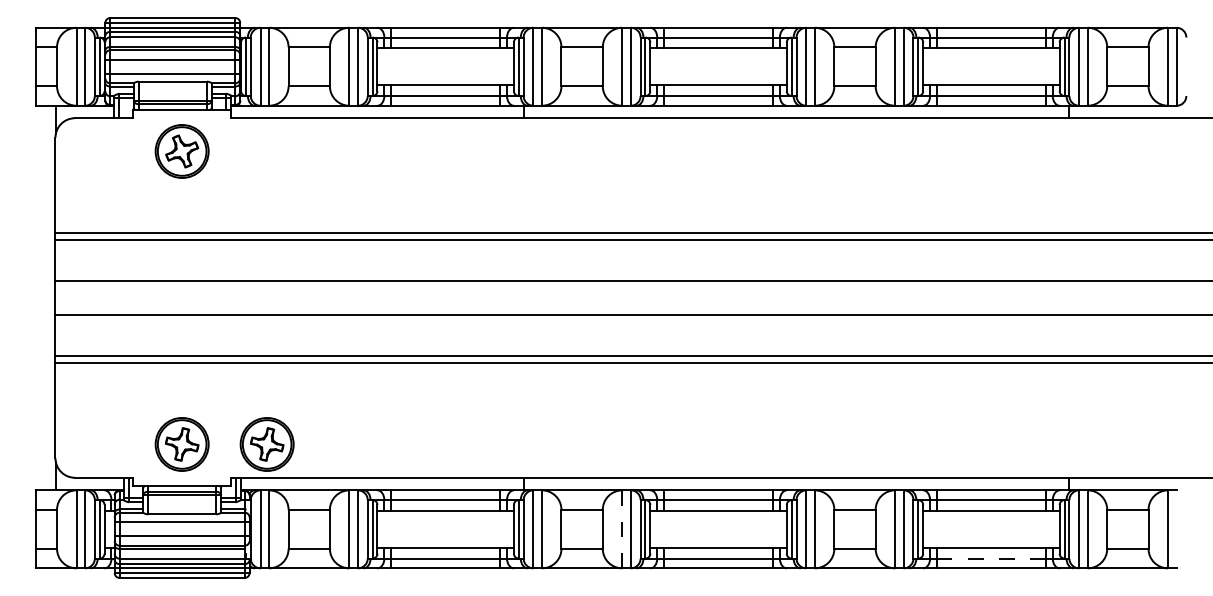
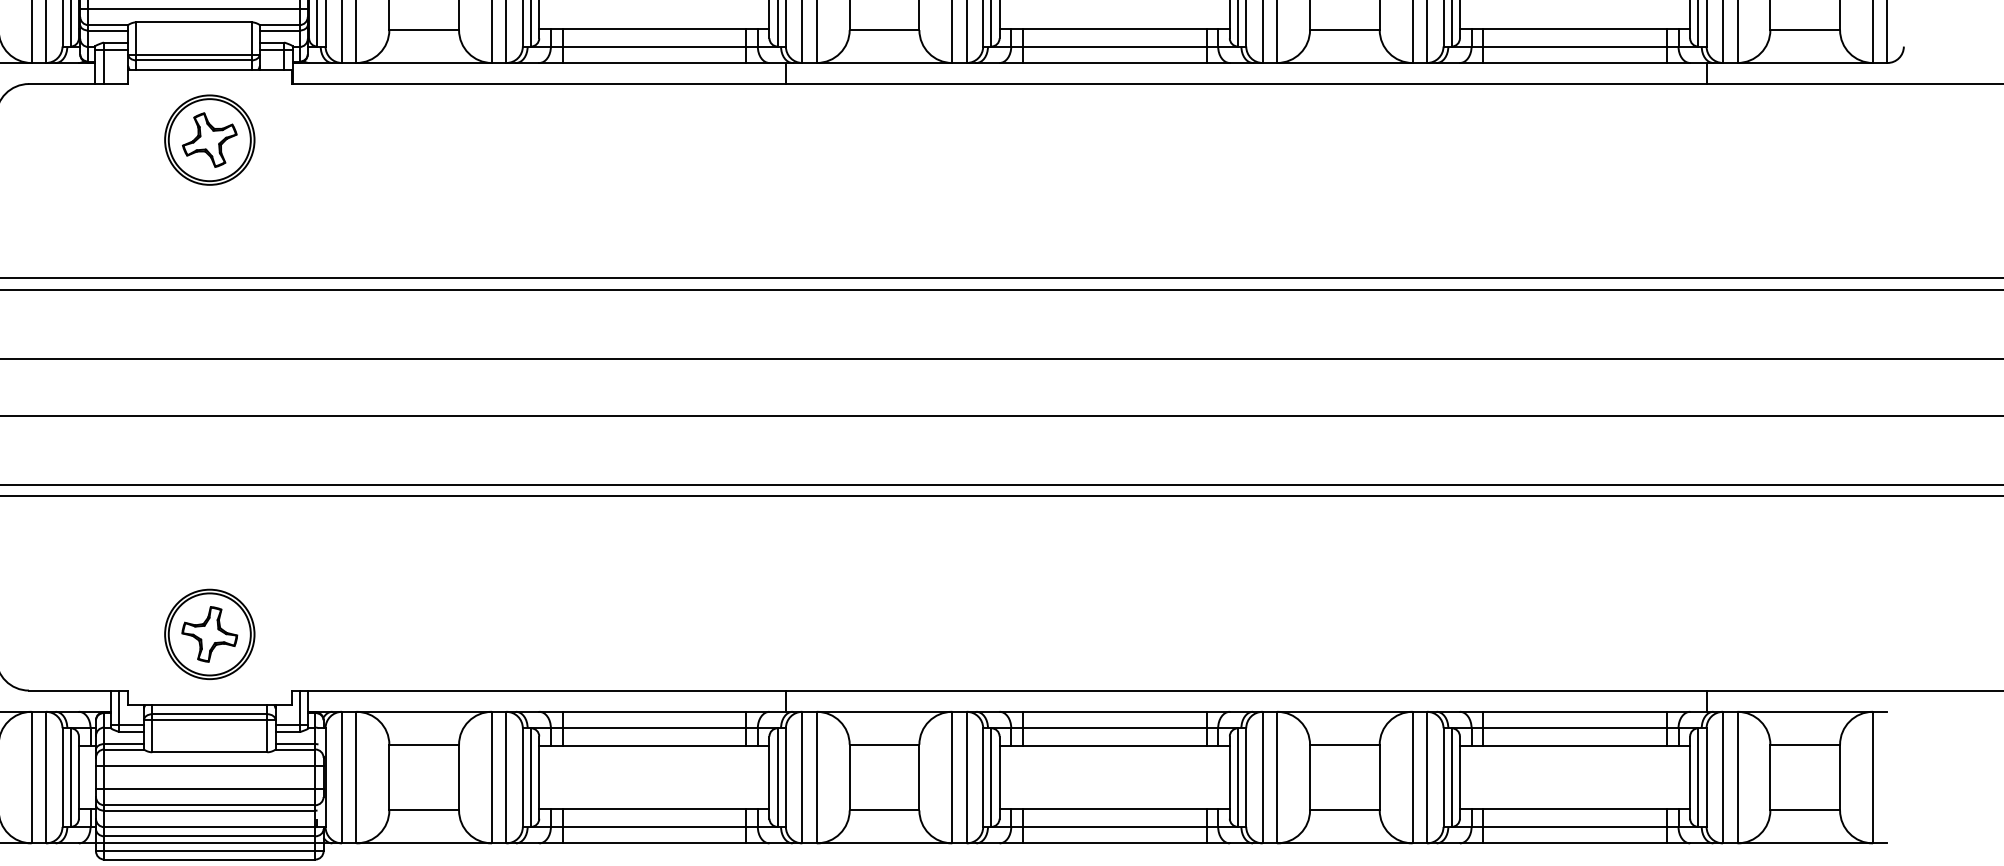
part: (266, 444) -> (352, 634), removed
line: (622, 529) -> (952, 777), dashed -> solid
line: (990, 558) -> (1573, 826), dashed -> solid

